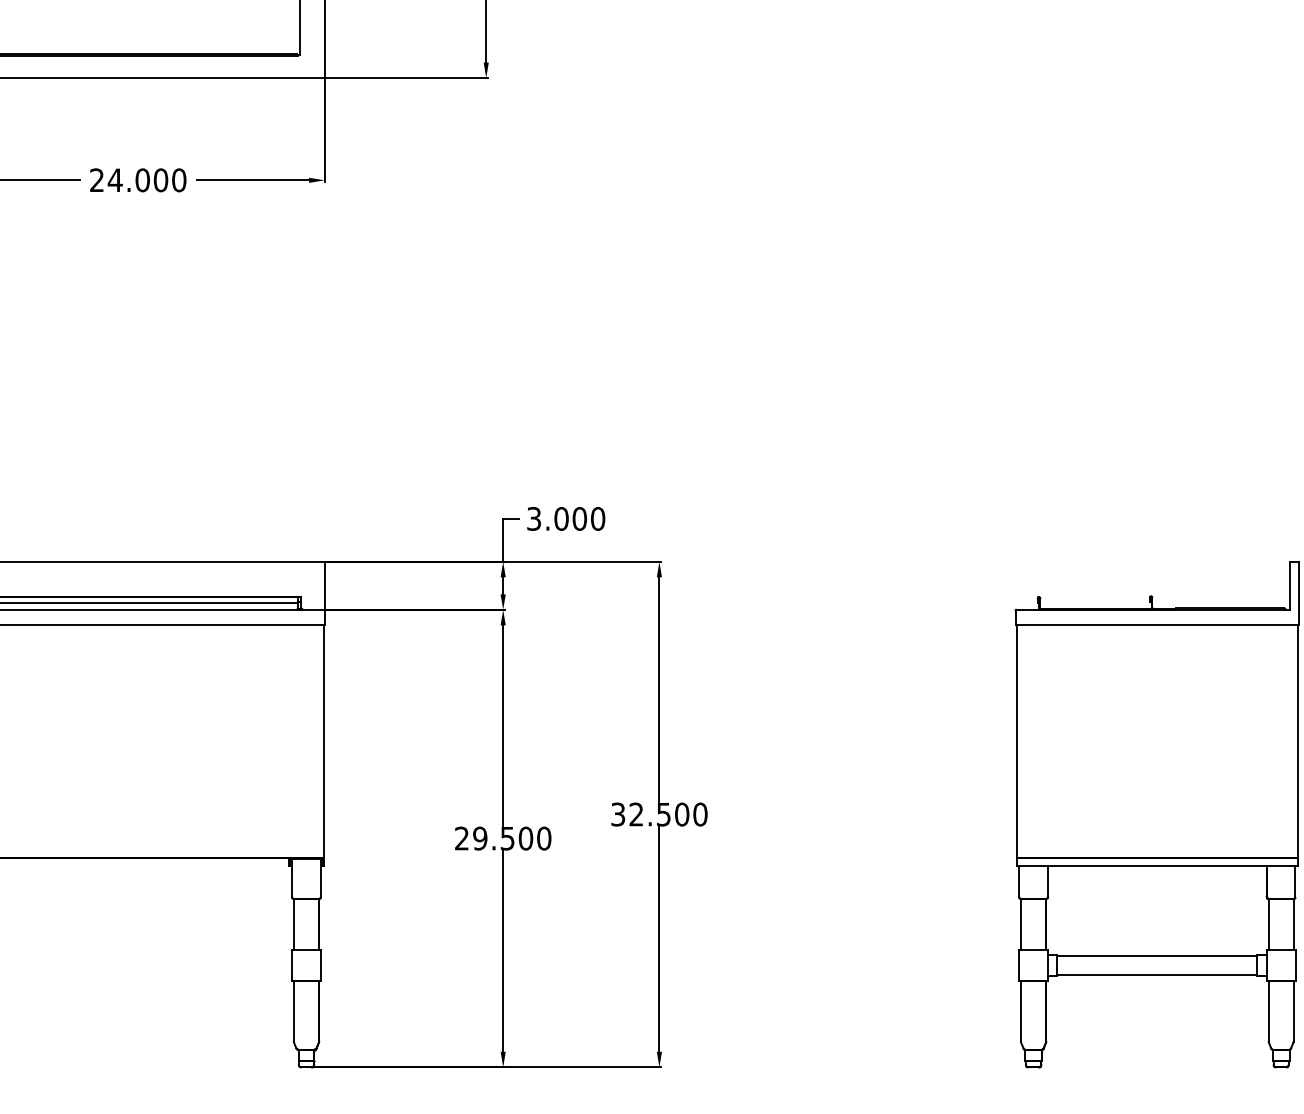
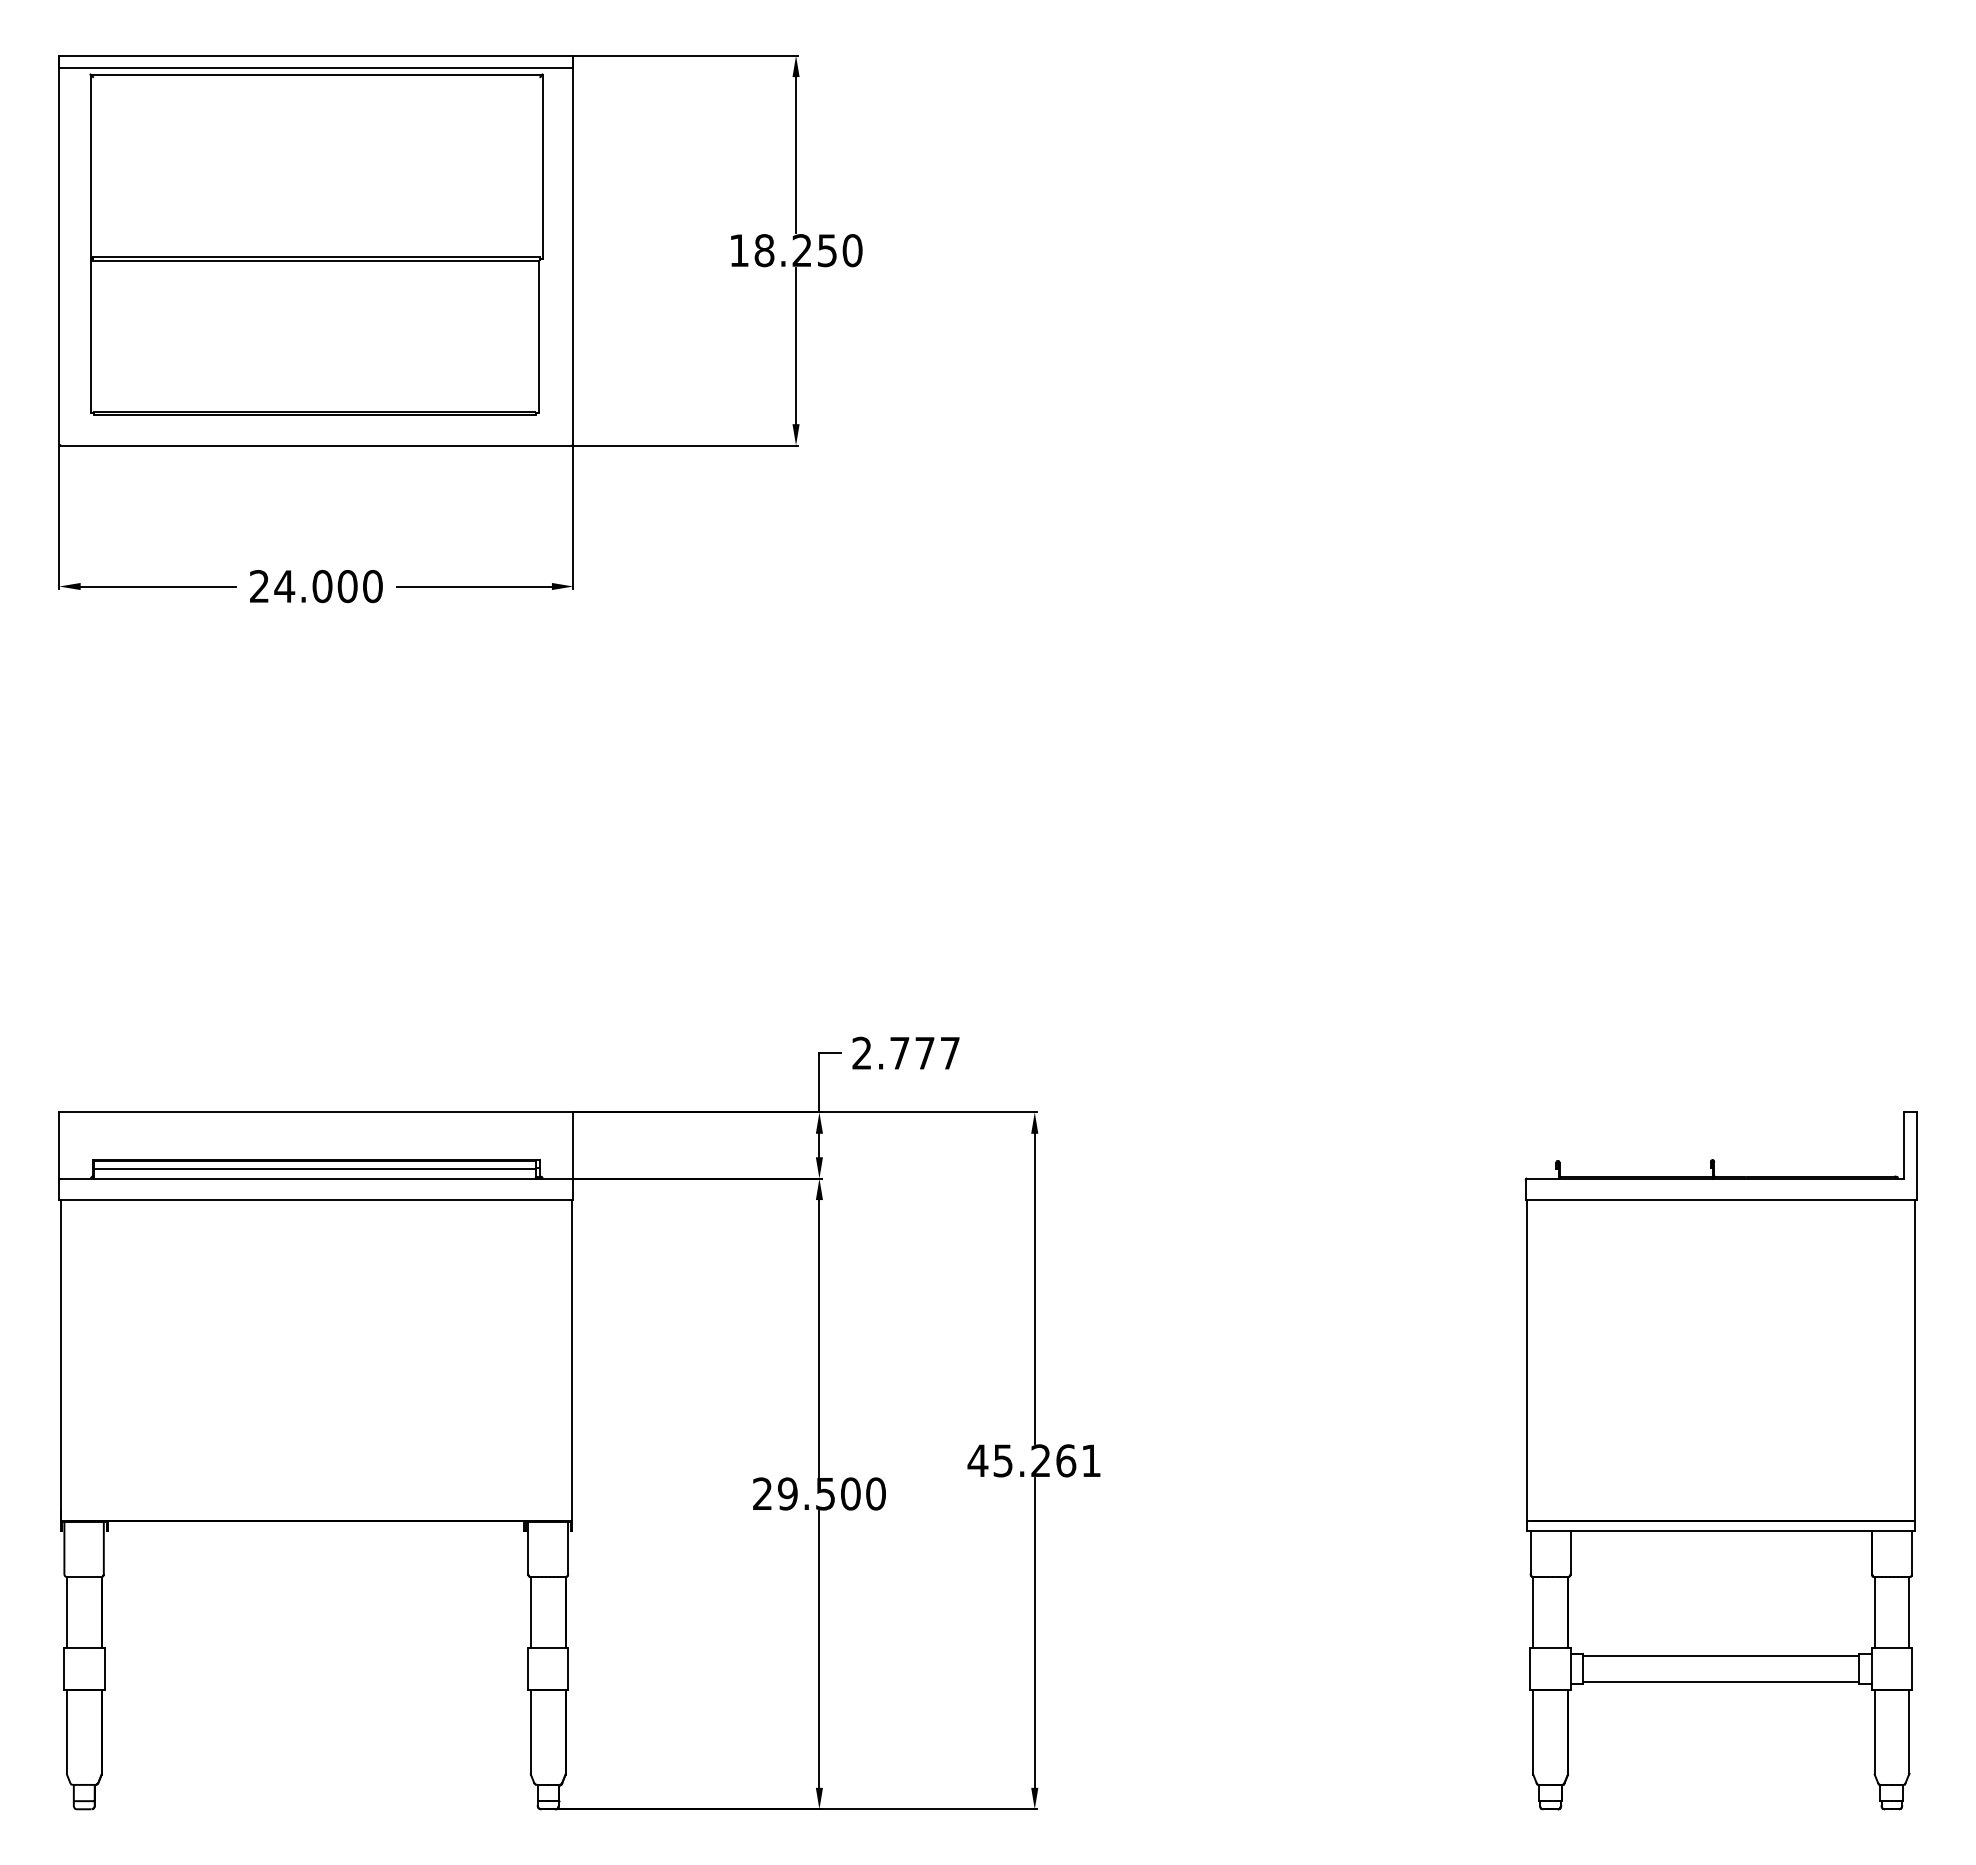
text: (566, 518) -> (906, 1052), 3.000 -> 2.777
text: (659, 814) -> (1034, 1460), 32.500 -> 45.261

